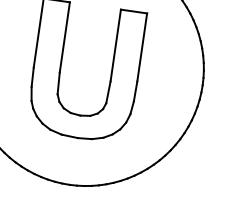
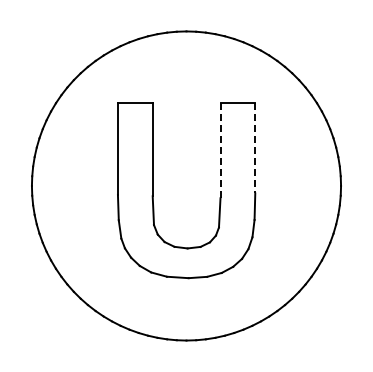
line: (115, 45) -> (220, 150), solid -> dashed
line: (142, 47) -> (255, 148), solid -> dashed

